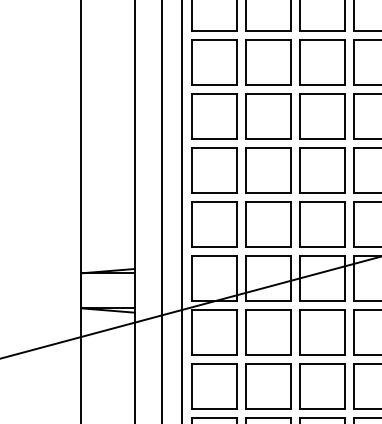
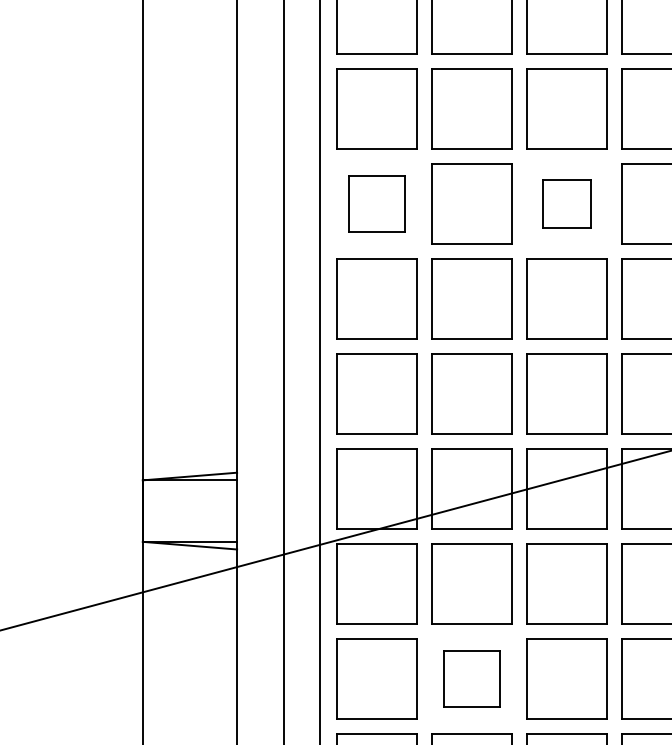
part: (214, 116) -> (377, 204), size x0.7
part: (322, 116) -> (567, 204), size x0.6
part: (268, 386) -> (472, 679), size x0.7

